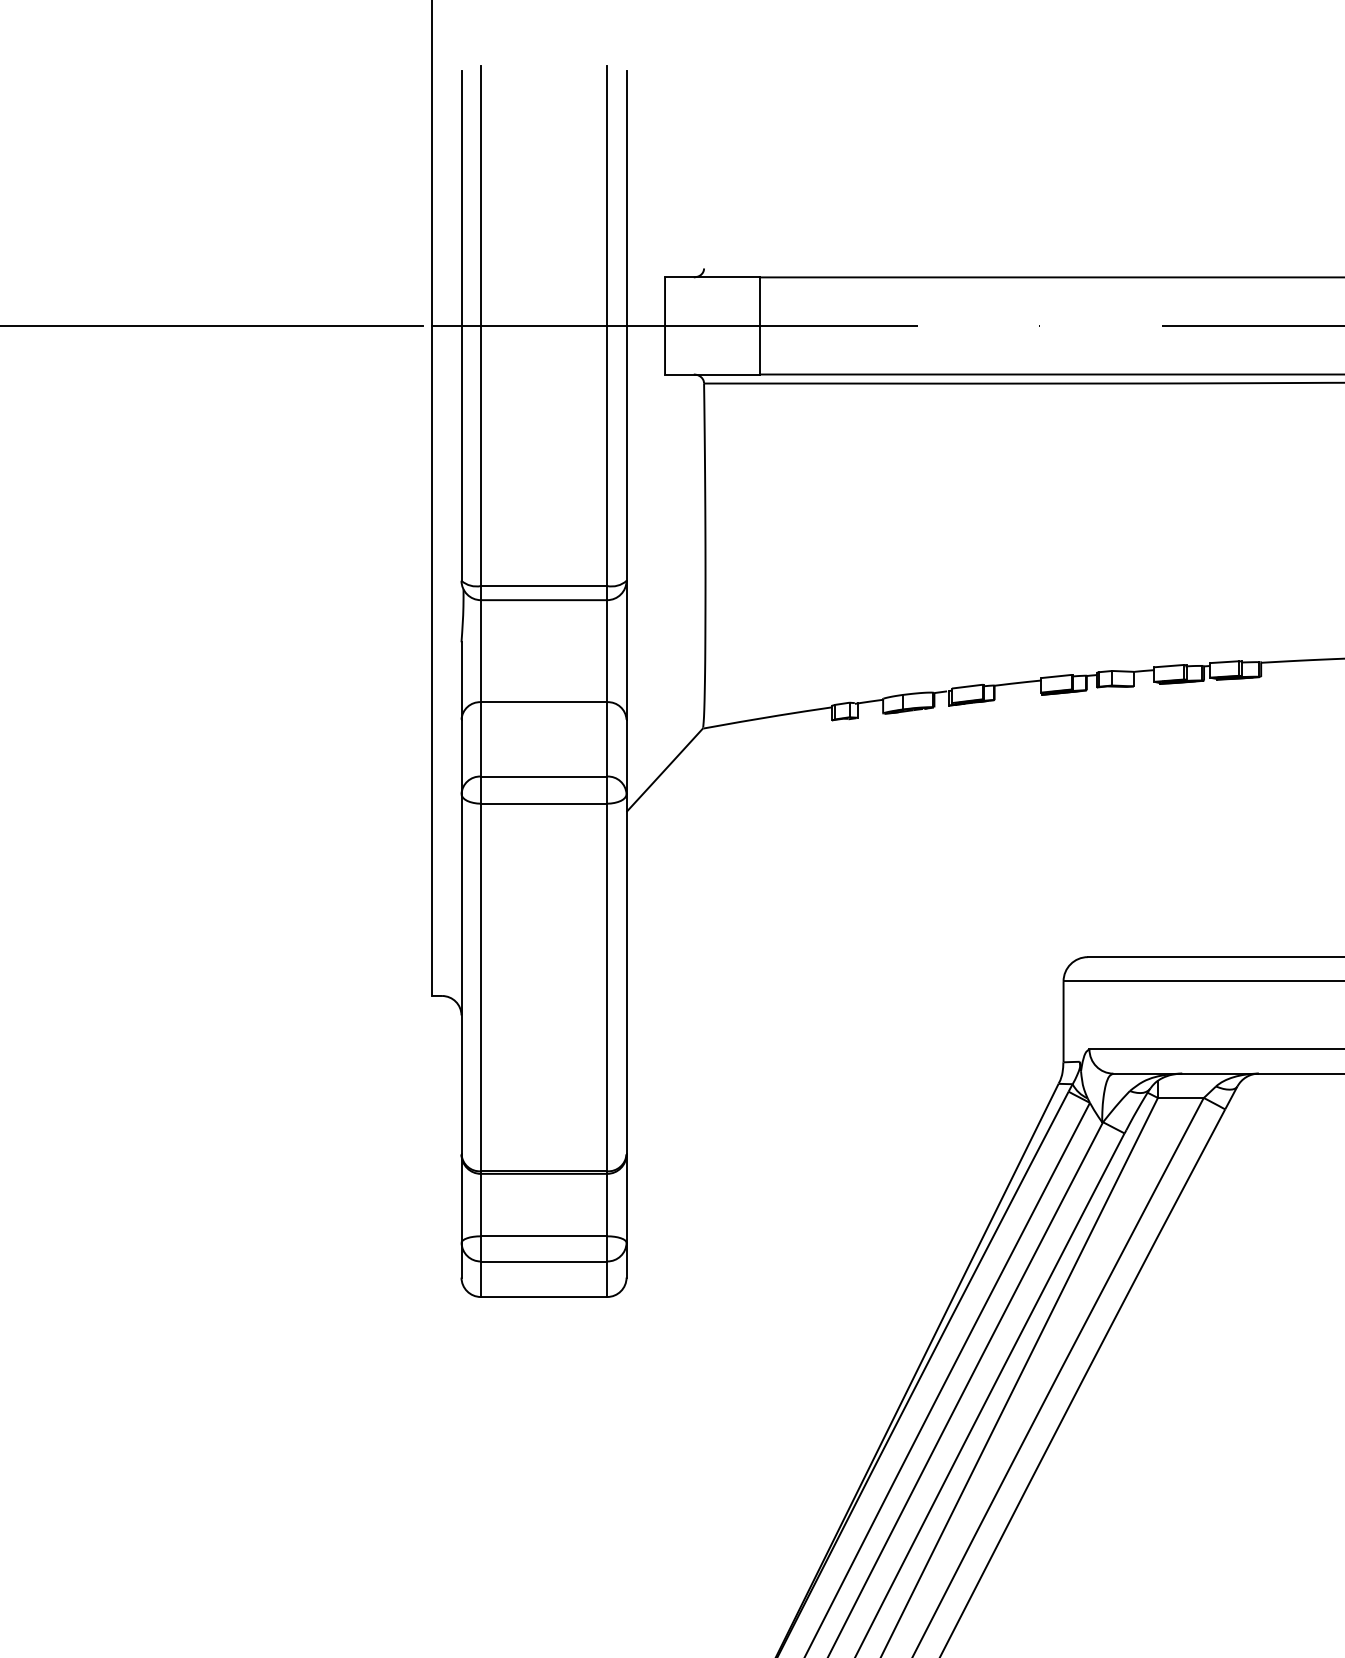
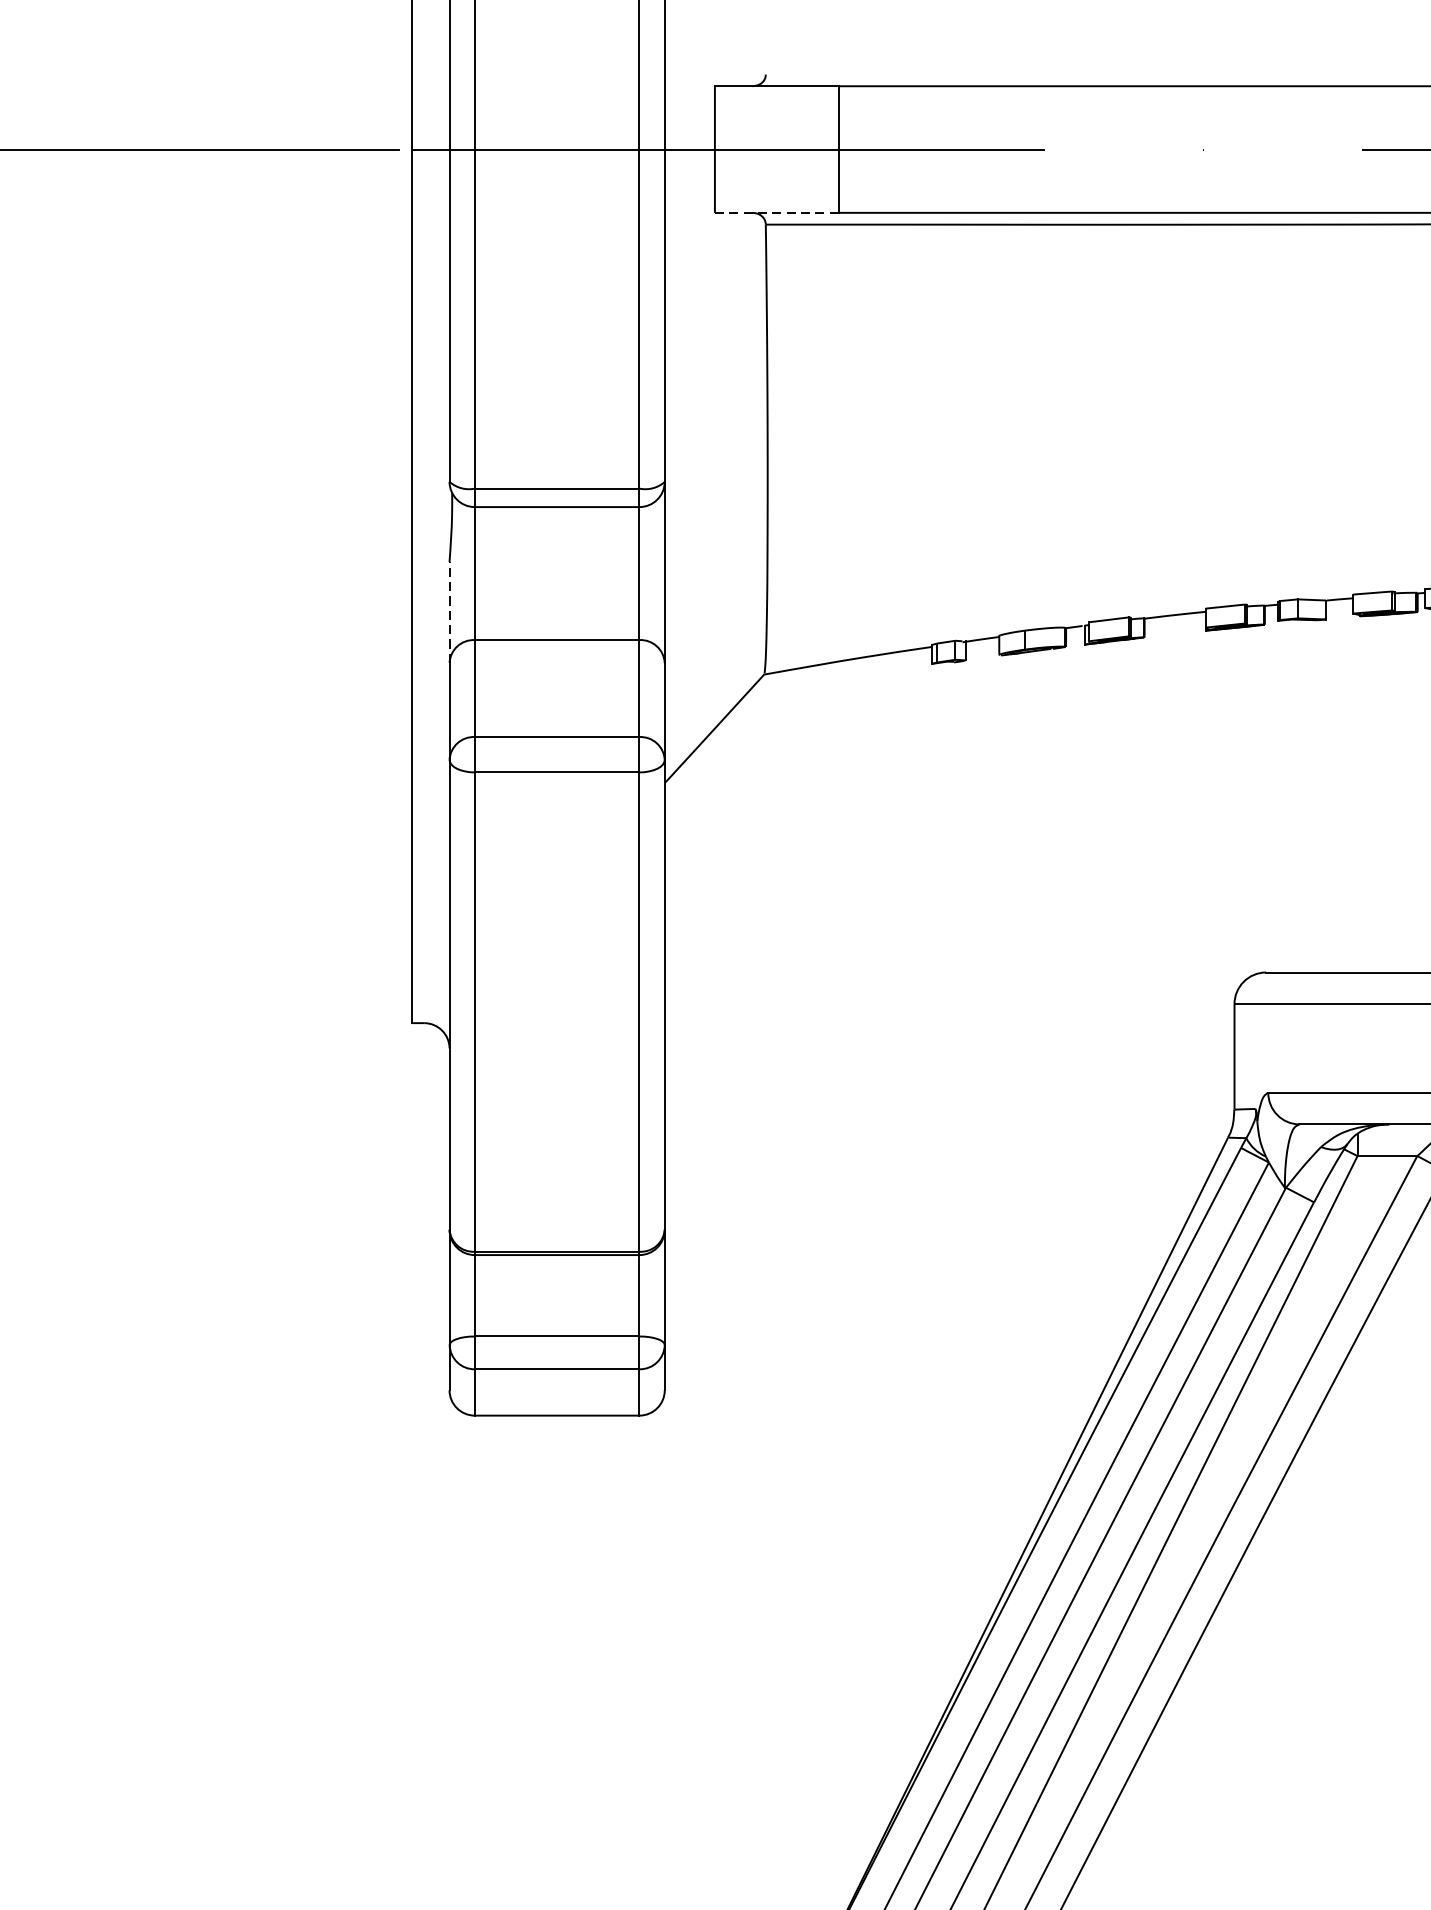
line: (712, 374) -> (776, 212), solid -> dashed
line: (461, 681) -> (449, 613), solid -> dashed

